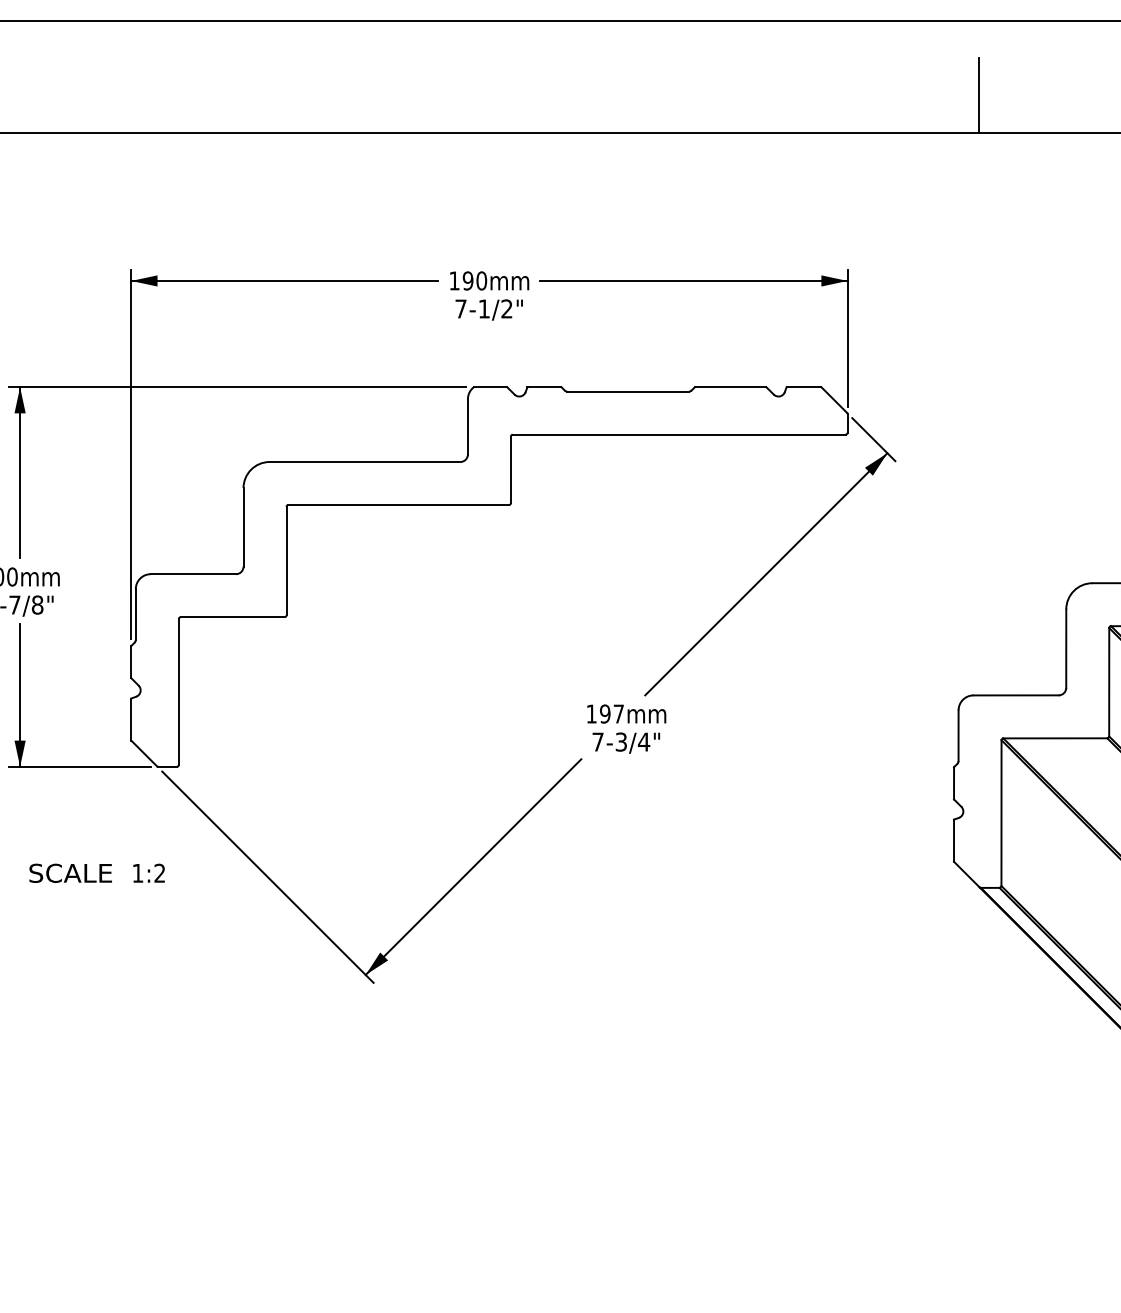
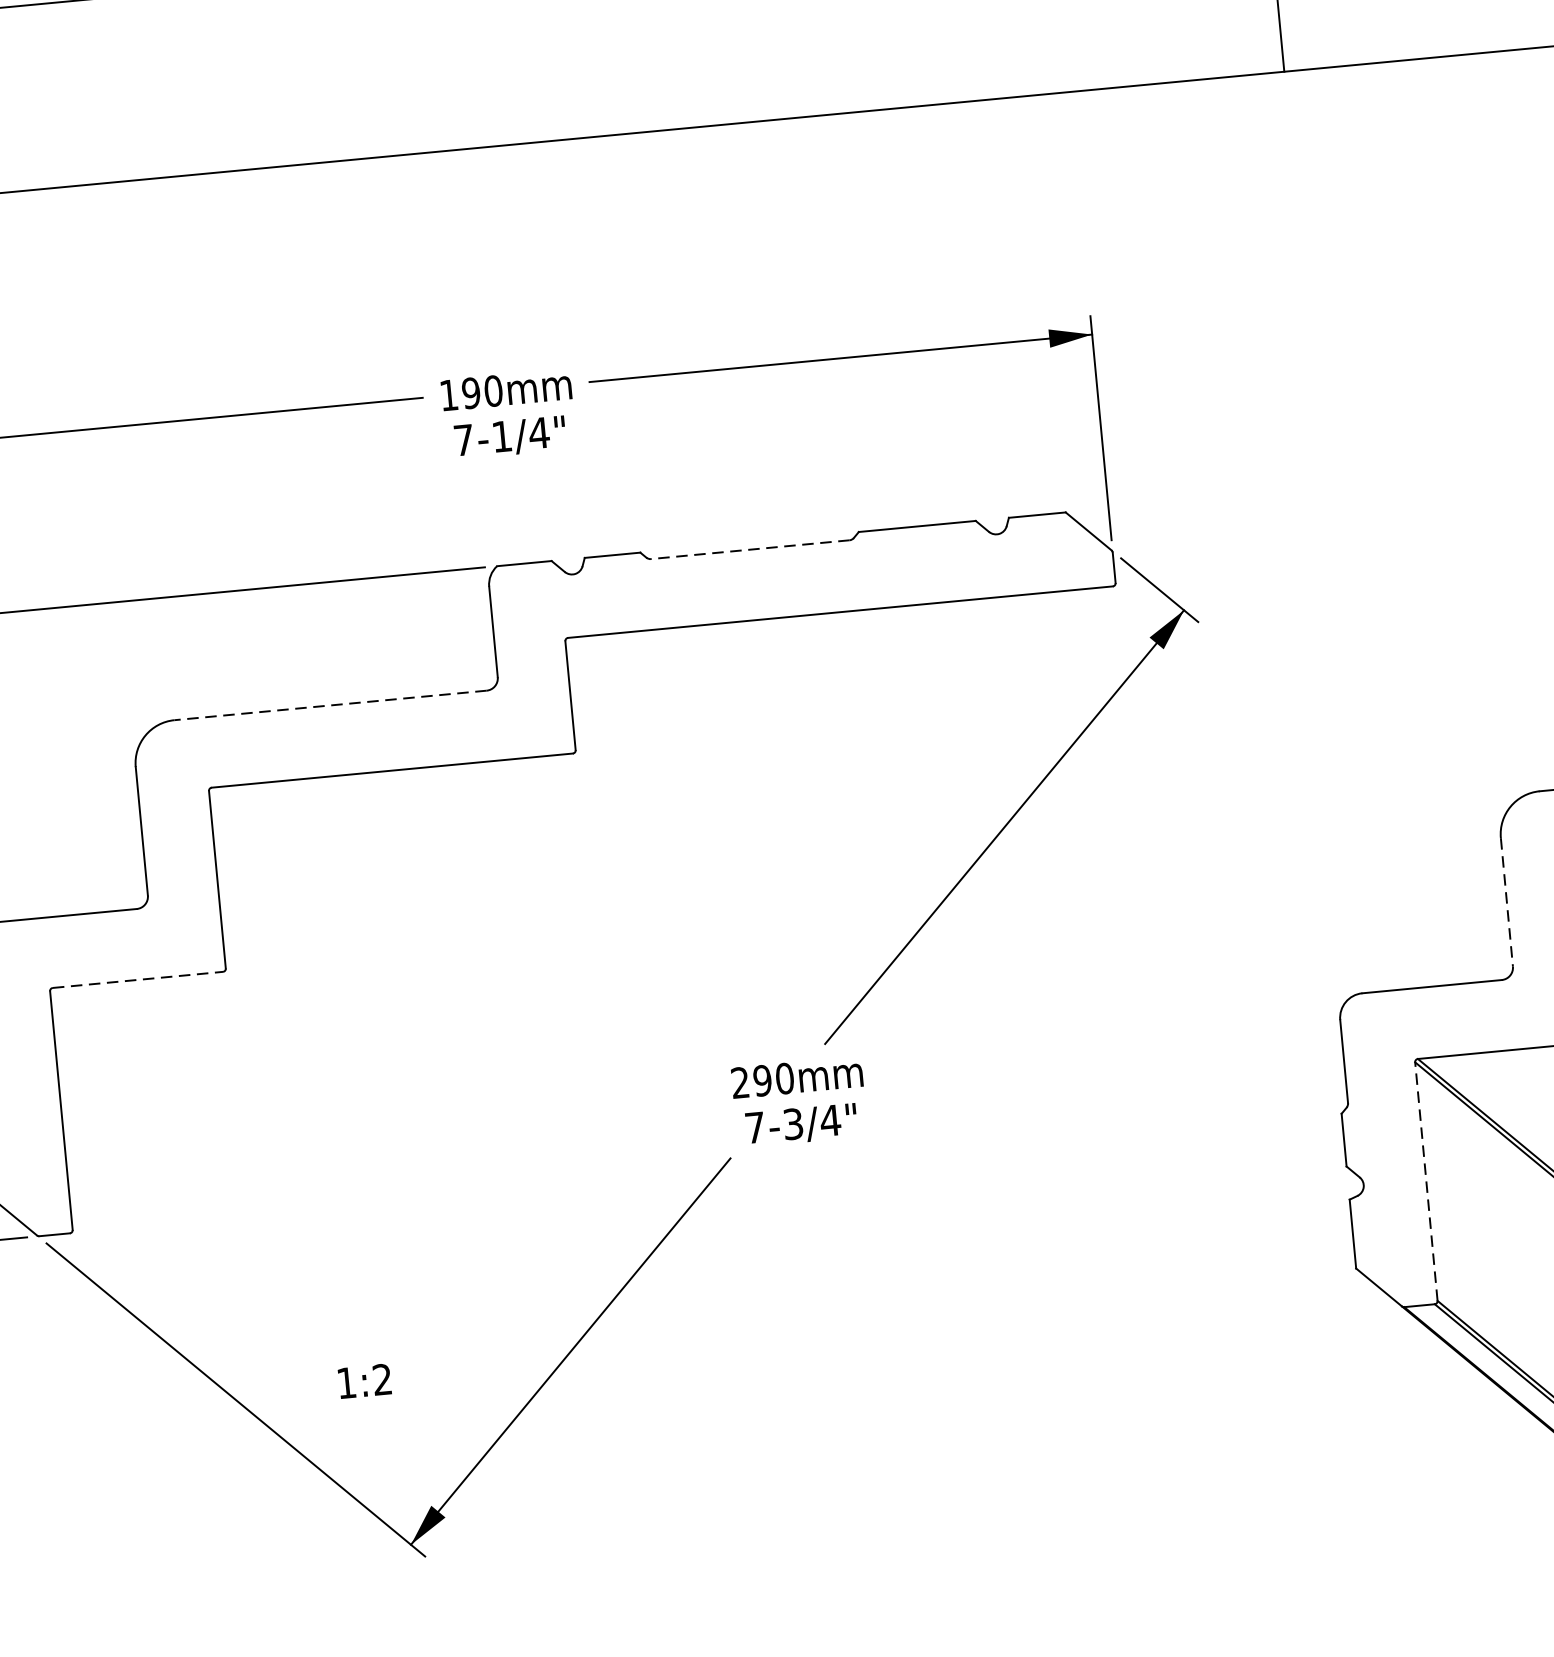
text: (506, 308) -> (538, 432), 7-1/2" -> 7-1/4"
line: (628, 391) -> (750, 549), solid -> dashed
line: (364, 461) -> (329, 704), solid -> dashed
line: (232, 617) -> (137, 980), solid -> dashed
line: (1066, 649) -> (1507, 903), solid -> dashed
text: (605, 713) -> (762, 1079), 197 -> 290
line: (1001, 813) -> (1426, 1182), solid -> dashed
text: (148, 872) -> (363, 1380), moved

